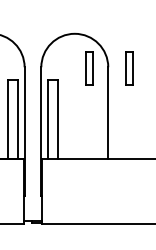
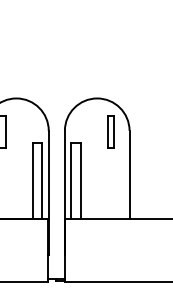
part: (128, 67) -> (149, 131), removed

